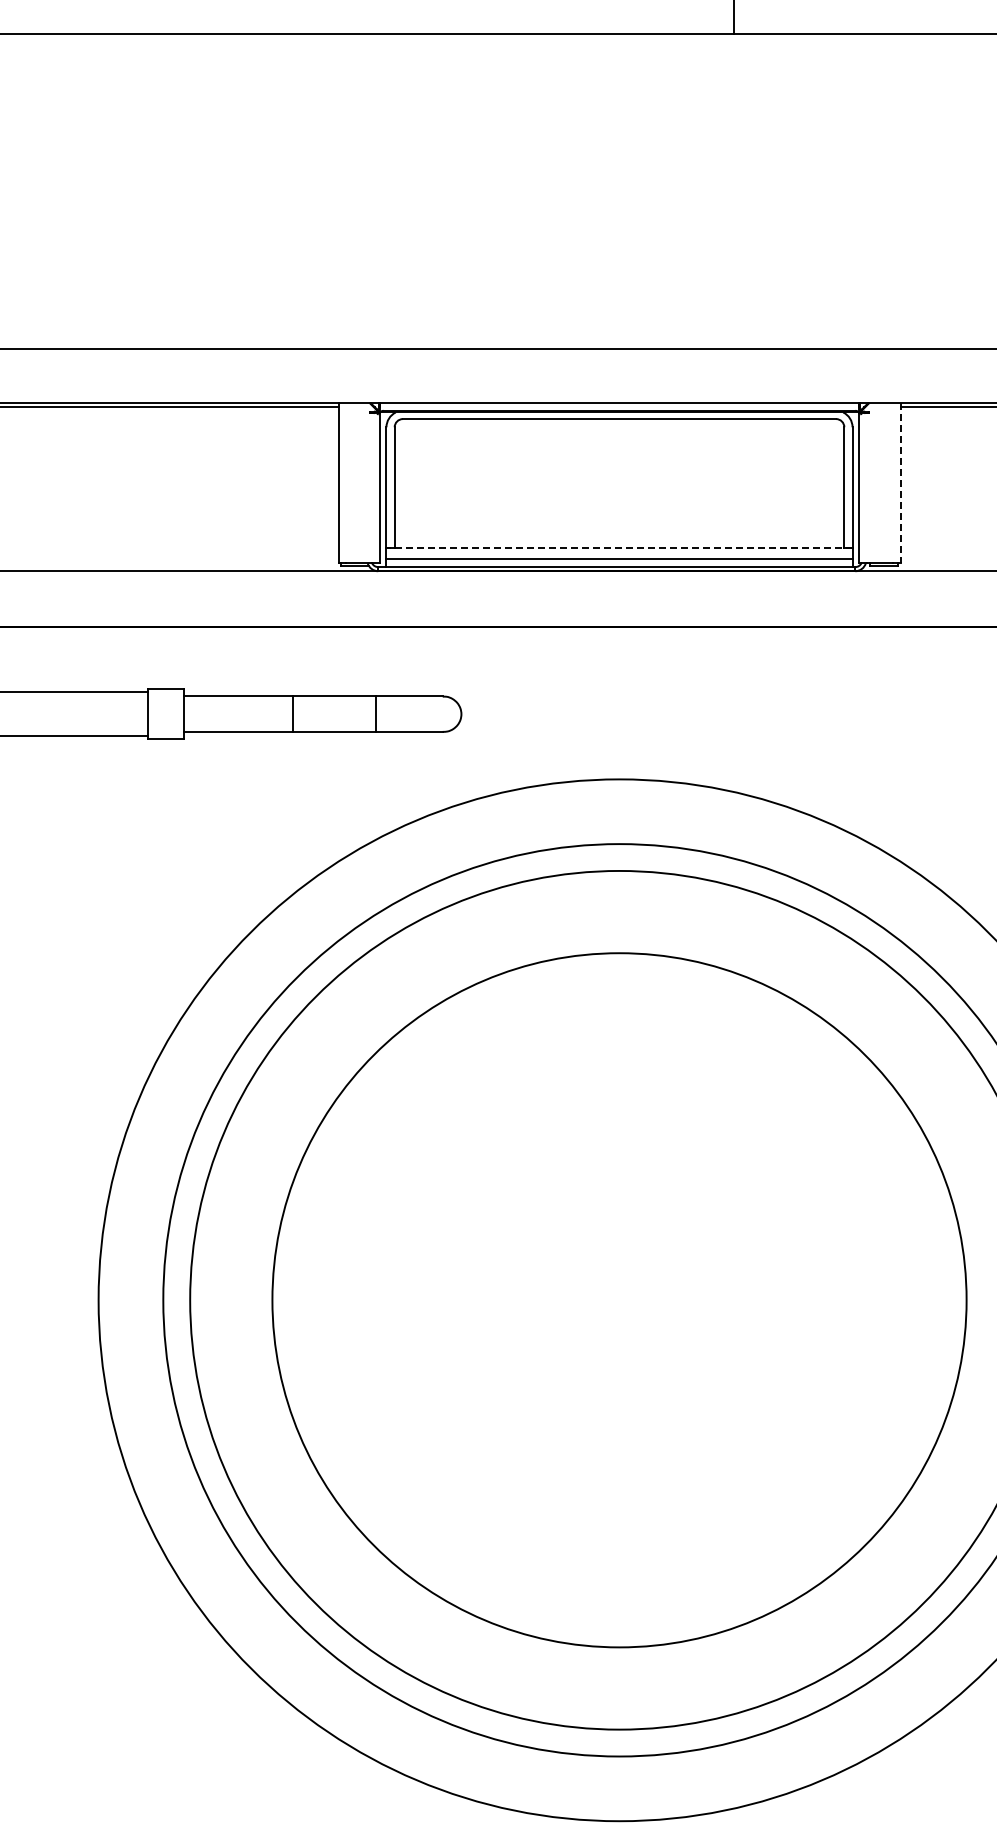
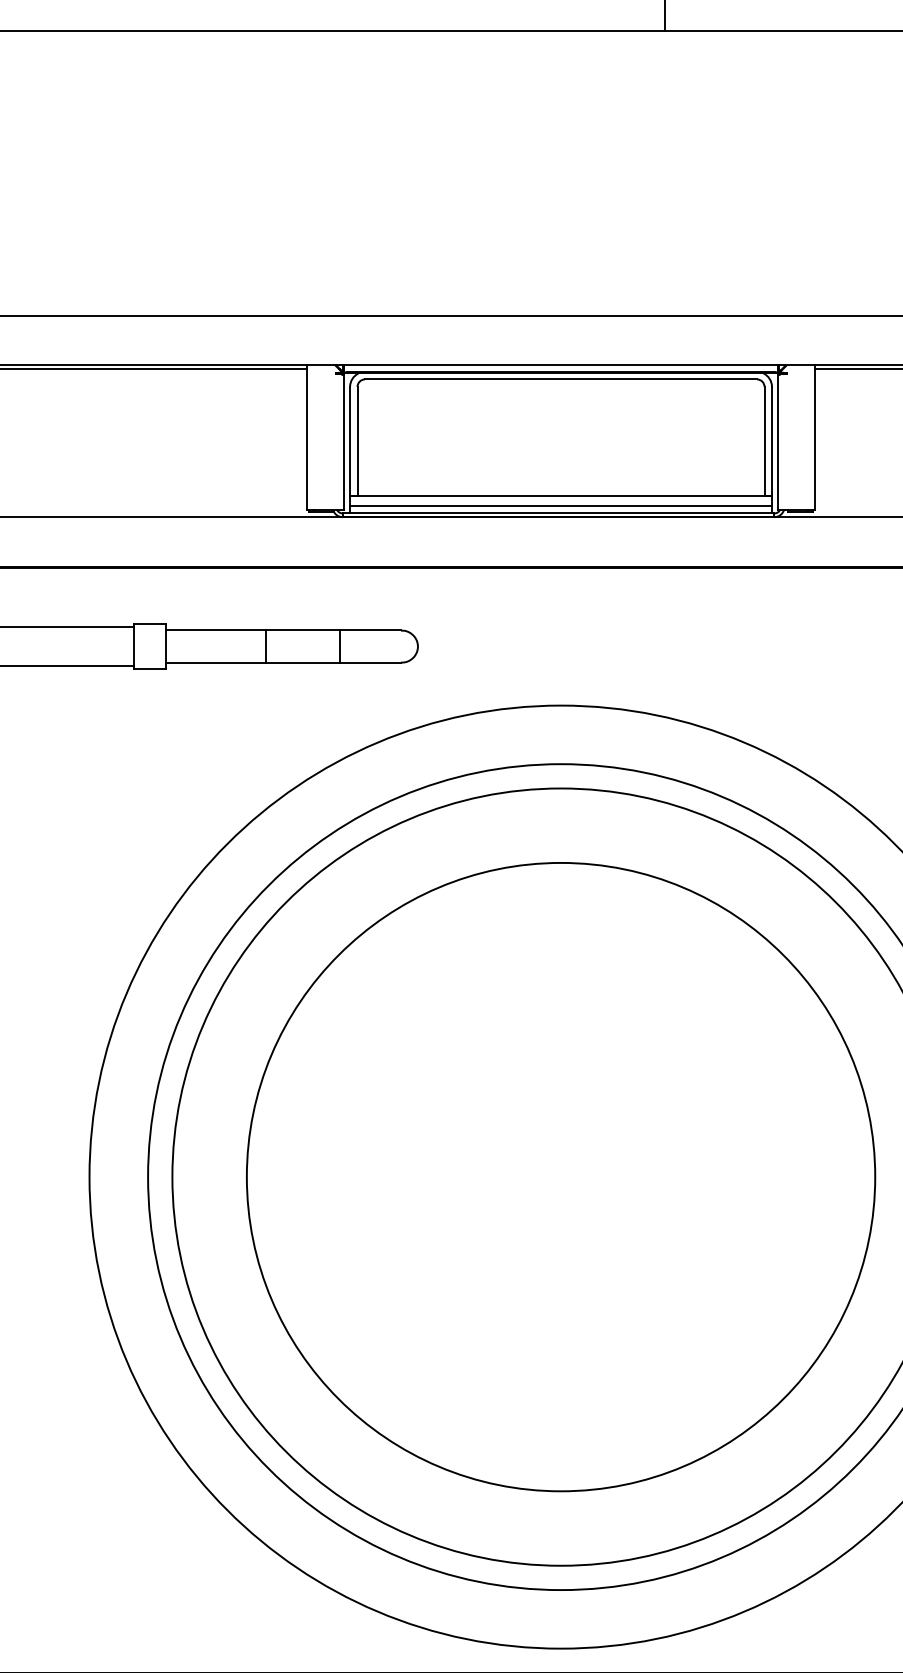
line: (900, 483) -> (815, 437), dashed -> solid
line: (619, 547) -> (561, 495), dashed -> solid

